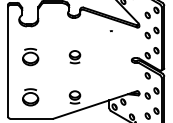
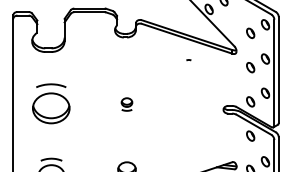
part: (30, 57) -> (51, 104), size x1.4
part: (74, 57) -> (126, 104), size x0.6

